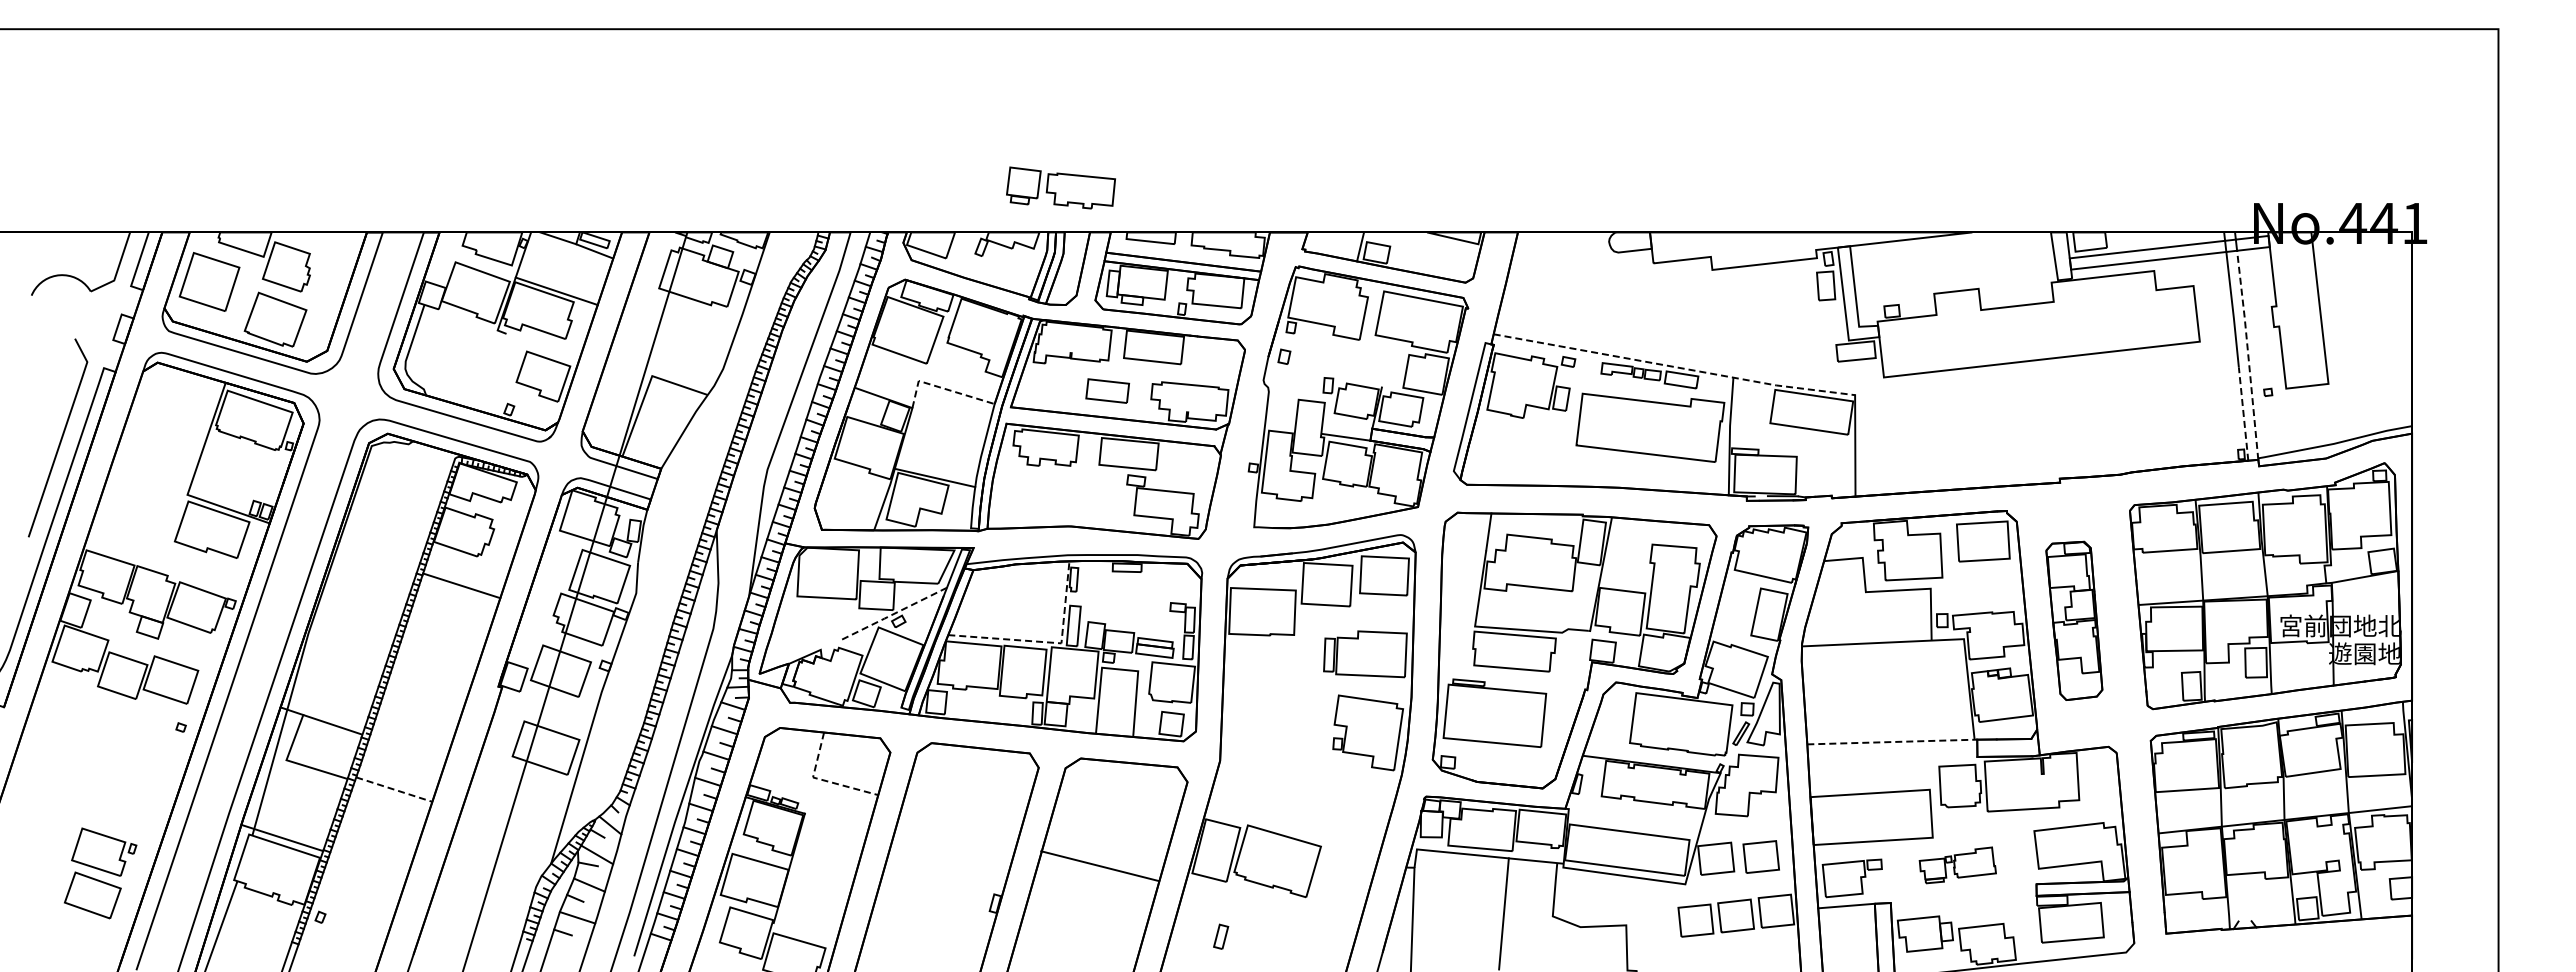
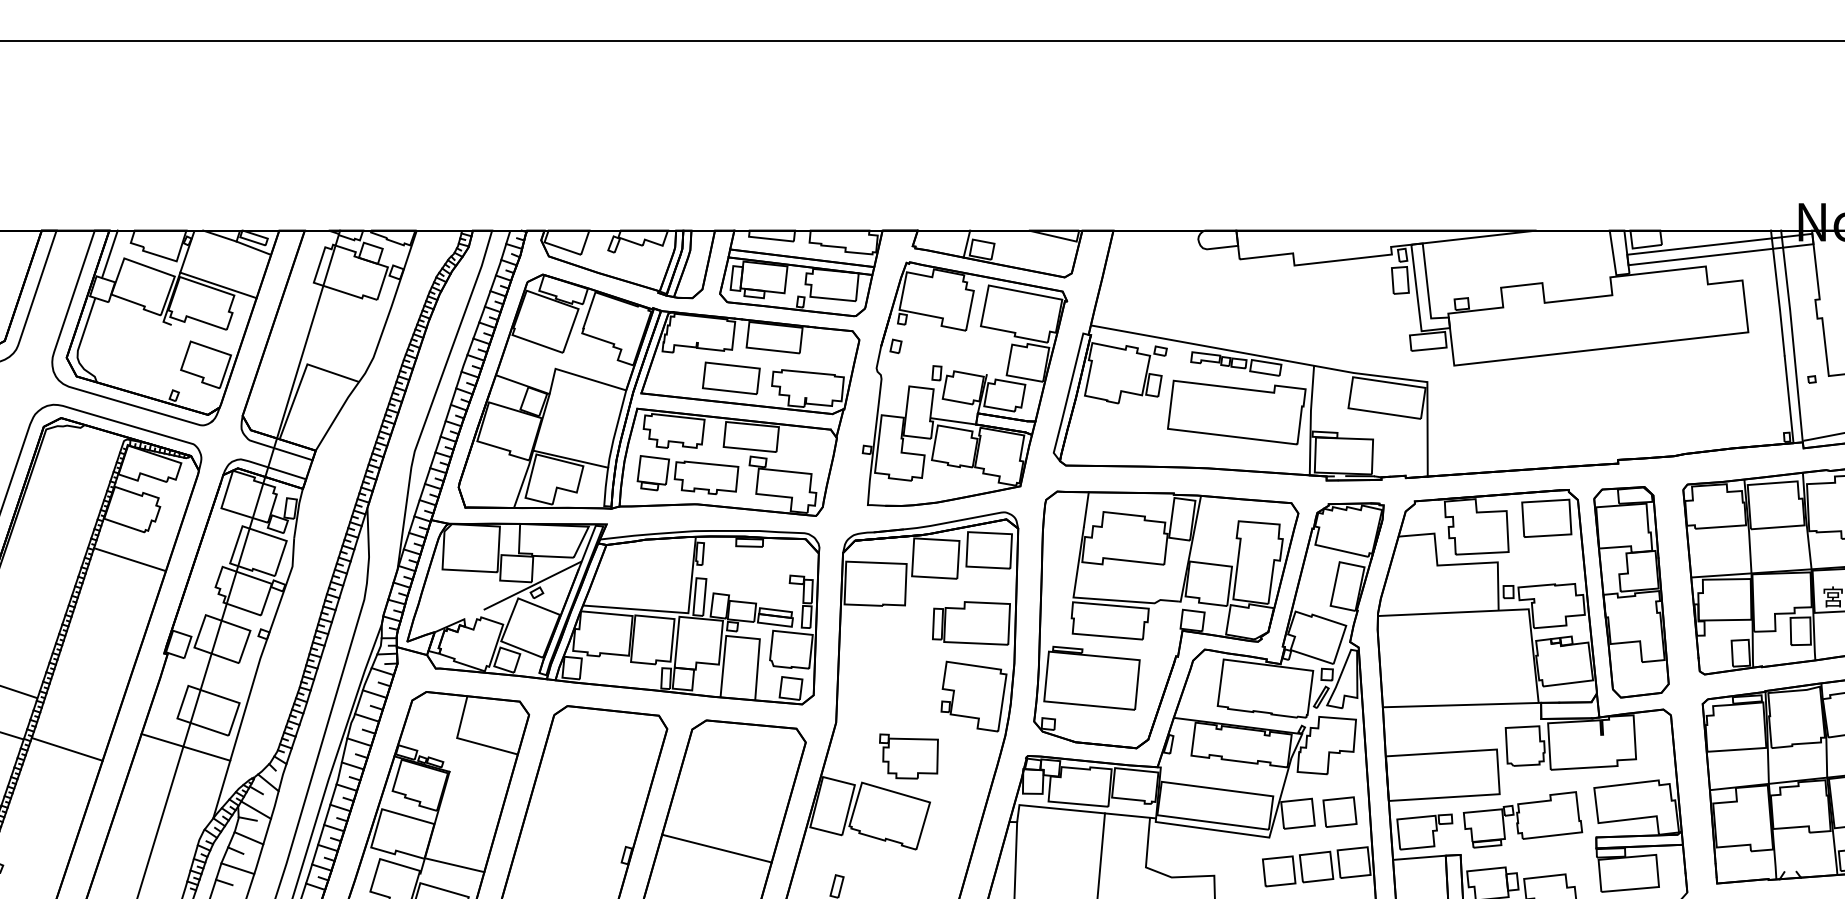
part: (1060, 187) -> (687, 474), moved
line: (439, 257) -> (109, 253), added
line: (2248, 354) -> (1793, 344), dashed -> solid
line: (1675, 367) -> (1260, 356), dashed -> solid
line: (943, 388) -> (578, 375), dashed -> solid
part: (1107, 390) -> (731, 377), size x1.43
line: (2243, 414) -> (1789, 400), dashed -> solid
line: (893, 614) -> (532, 586), dashed -> solid
part: (2074, 620) -> (1631, 591), size x1.43
line: (1046, 642) -> (674, 612), dashed -> solid
line: (1892, 742) -> (1462, 705), dashed -> solid
line: (822, 780) -> (465, 740), dashed -> solid
line: (521, 787) -> (185, 747), added
line: (394, 789) -> (67, 749), dashed -> solid
part: (1298, 796) -> (909, 755), added
part: (1957, 865) -> (1522, 820), size x1.67
line: (1099, 866) -> (716, 848), moved
line: (810, 913) -> (454, 864), added

